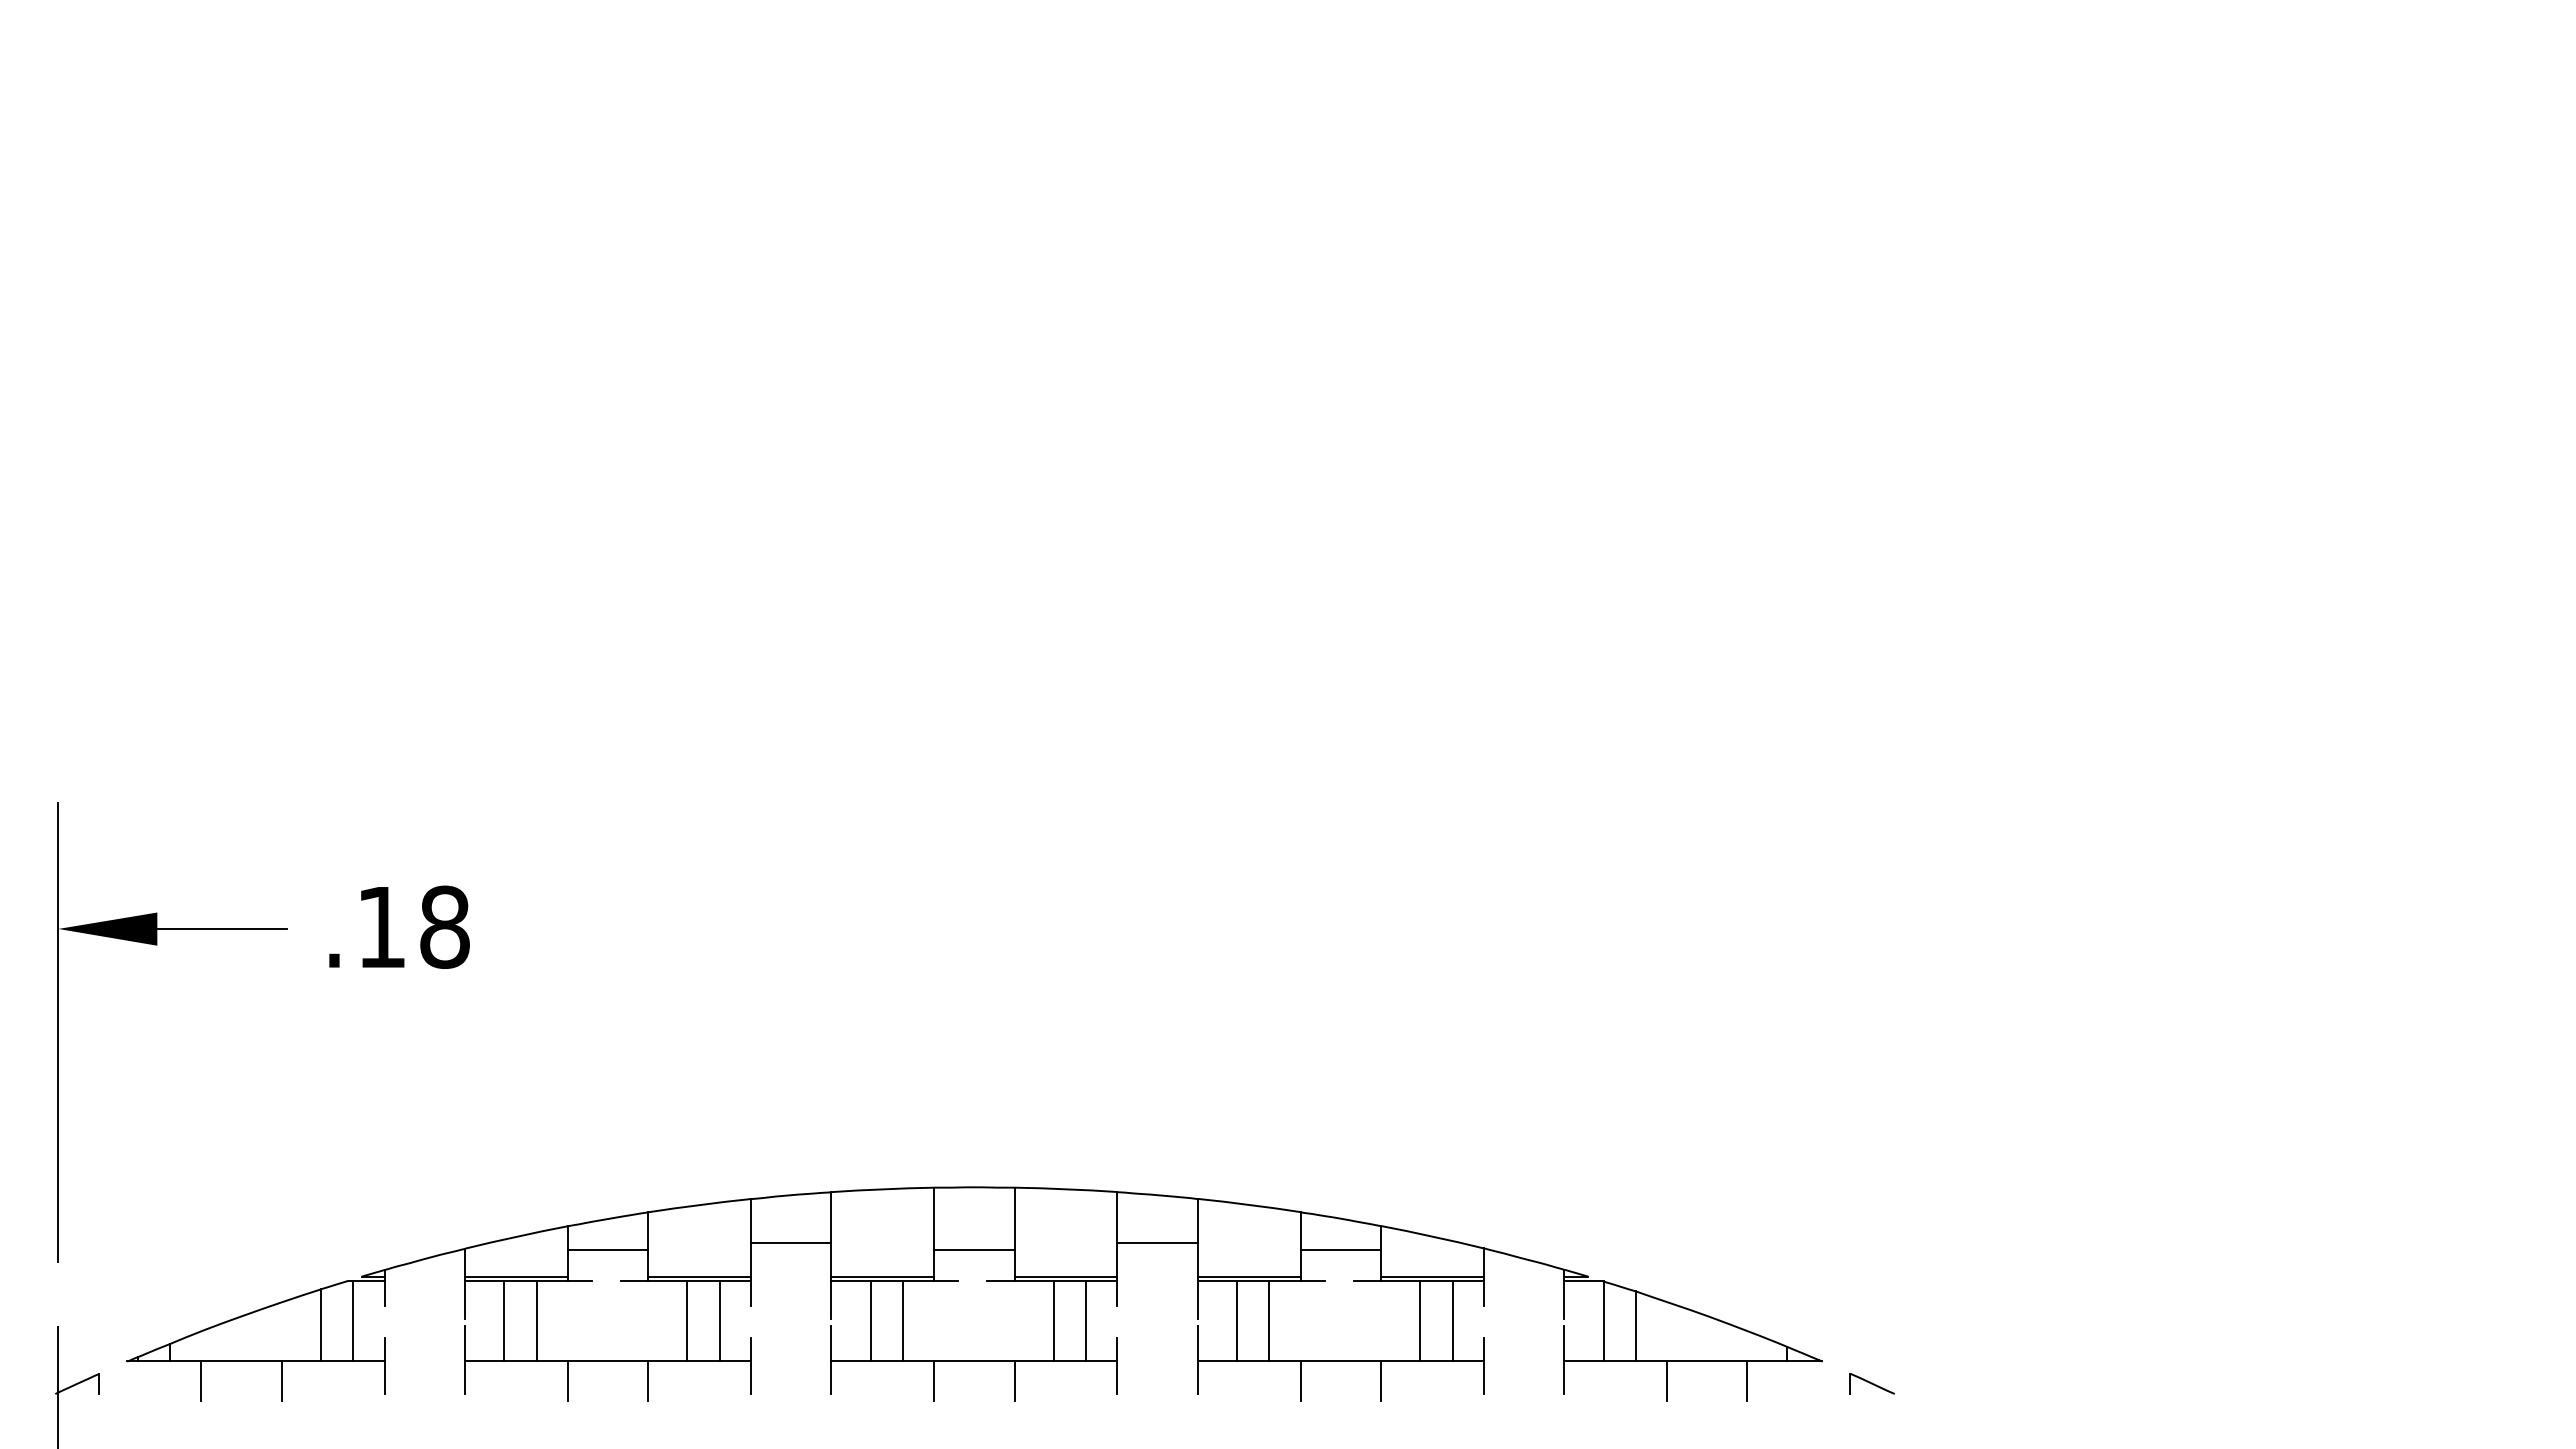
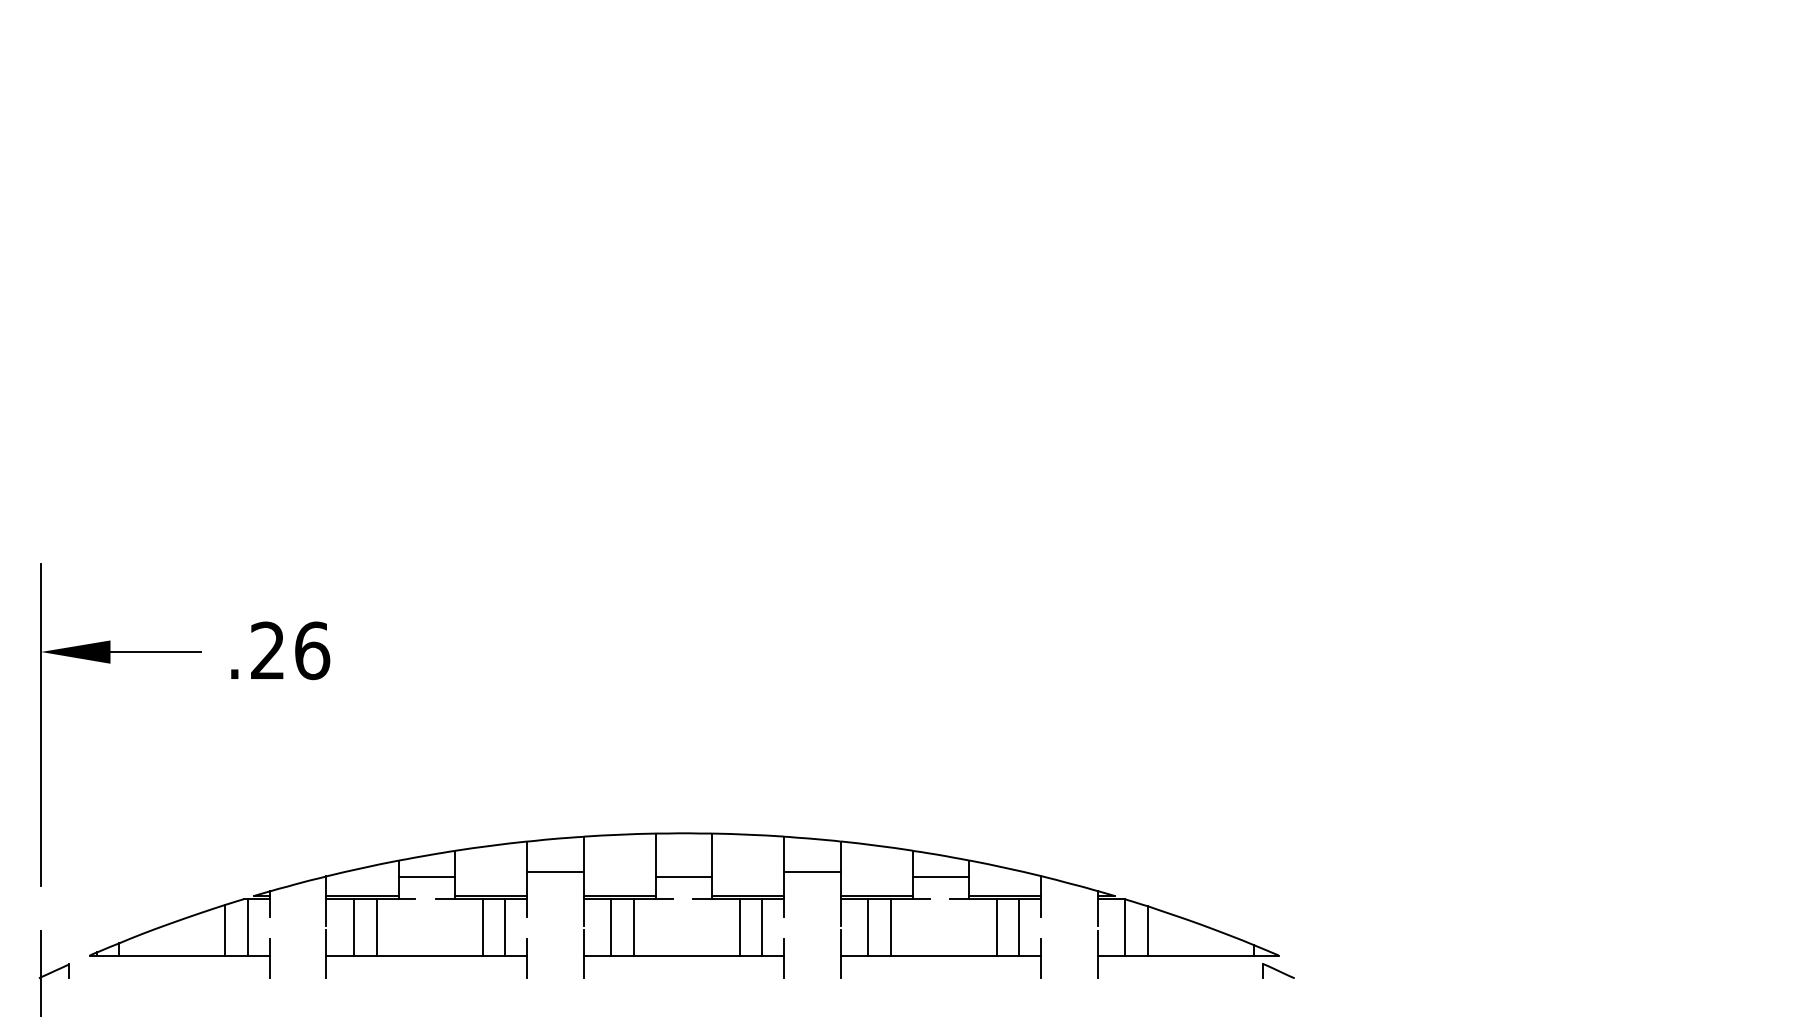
text: (413, 926) -> (290, 650), .18 -> .26
line: (201, 1381) -> (141, 969), removed
line: (281, 1381) -> (197, 969), removed
line: (567, 1381) -> (398, 969), removed
line: (648, 1381) -> (455, 969), removed
line: (934, 1381) -> (655, 969), removed
line: (1014, 1381) -> (712, 969), removed
line: (1300, 1381) -> (912, 969), removed
line: (1381, 1381) -> (969, 969), removed
line: (1666, 1381) -> (1169, 969), removed
line: (1747, 1381) -> (1226, 969), removed
part: (1871, 1383) -> (1278, 970), moved

